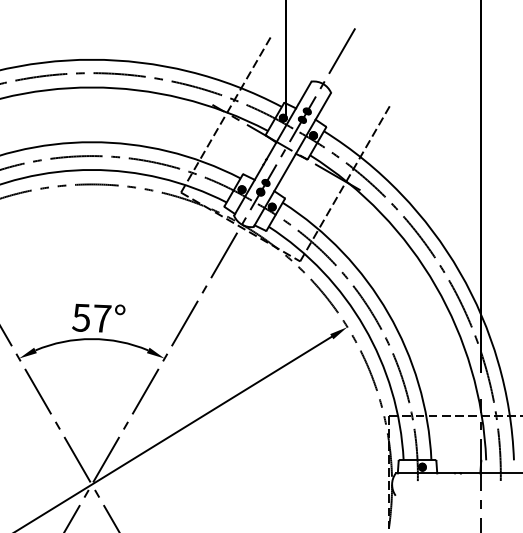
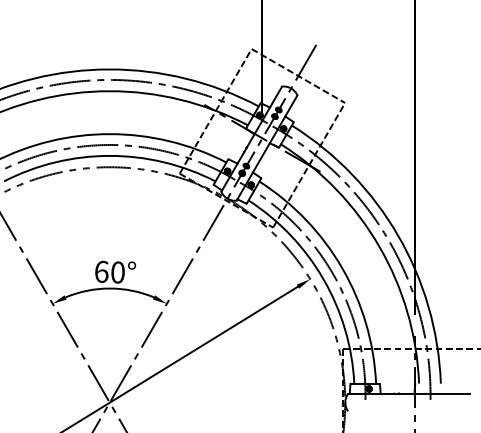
line: (332, 68) -> (298, 76), added
text: (91, 317) -> (109, 271), 57° -> 60°

